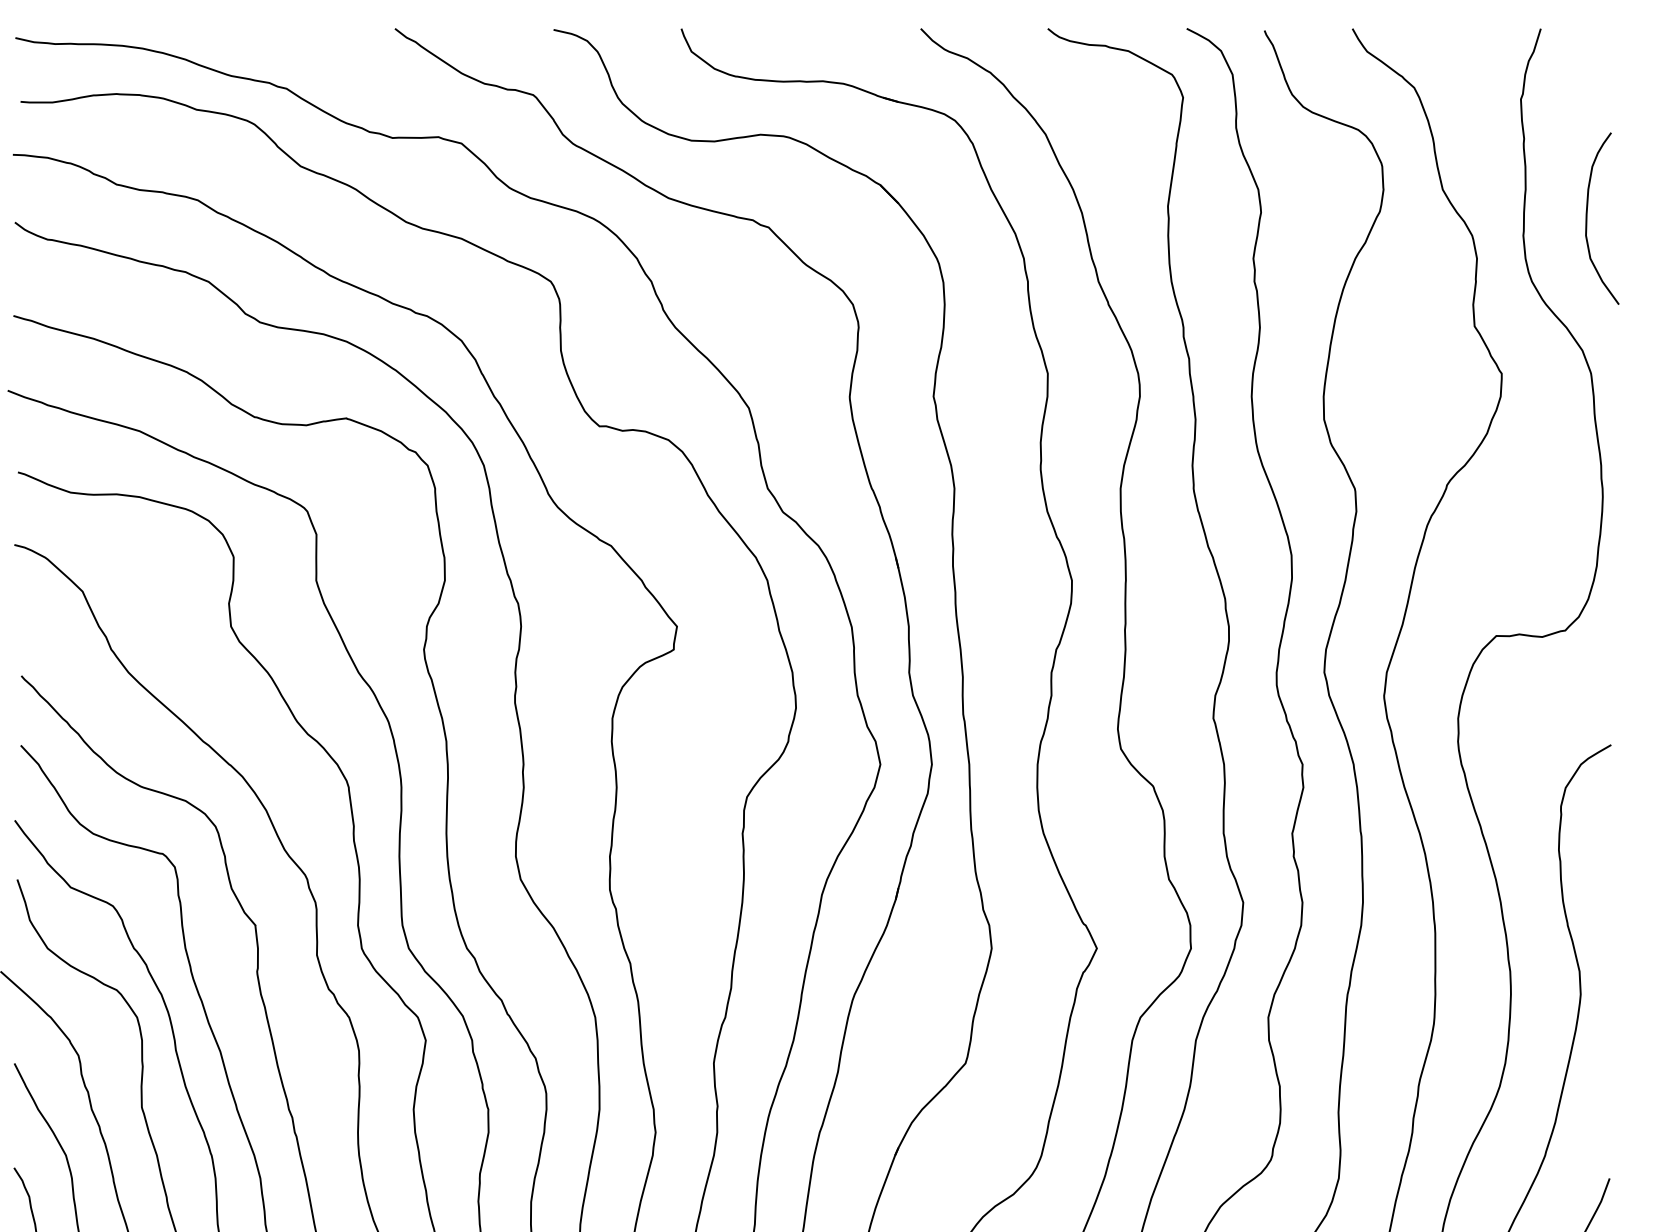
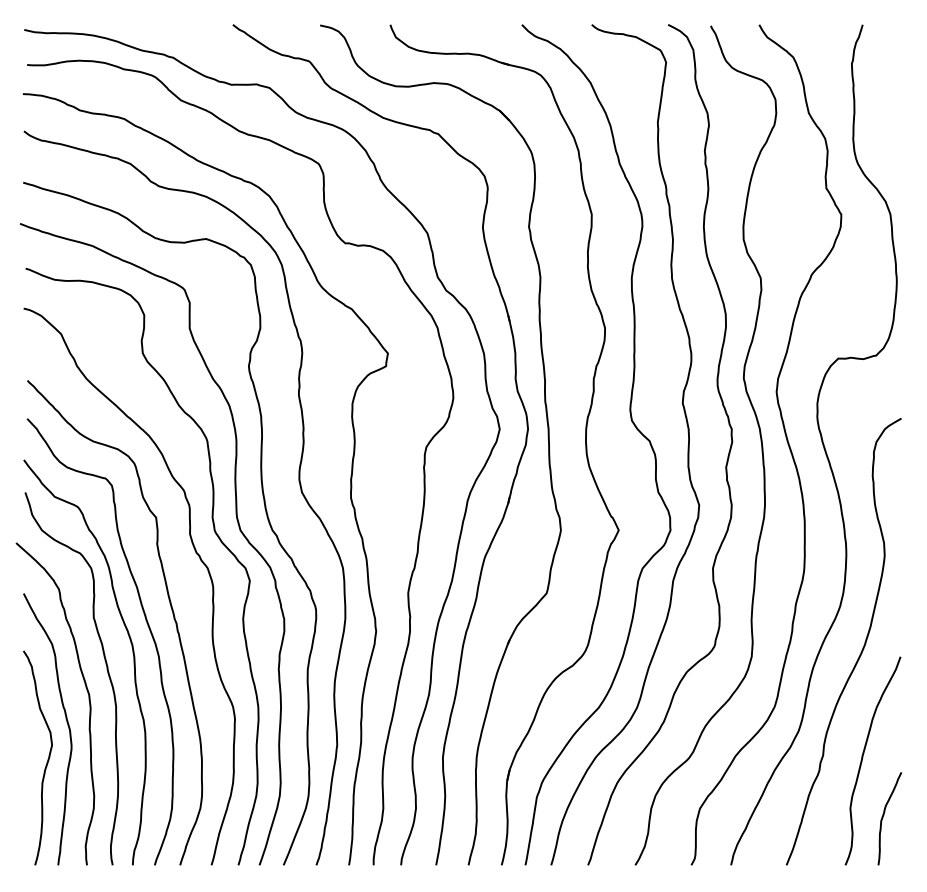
curve: (1587, 217) -> (888, 128), removed

